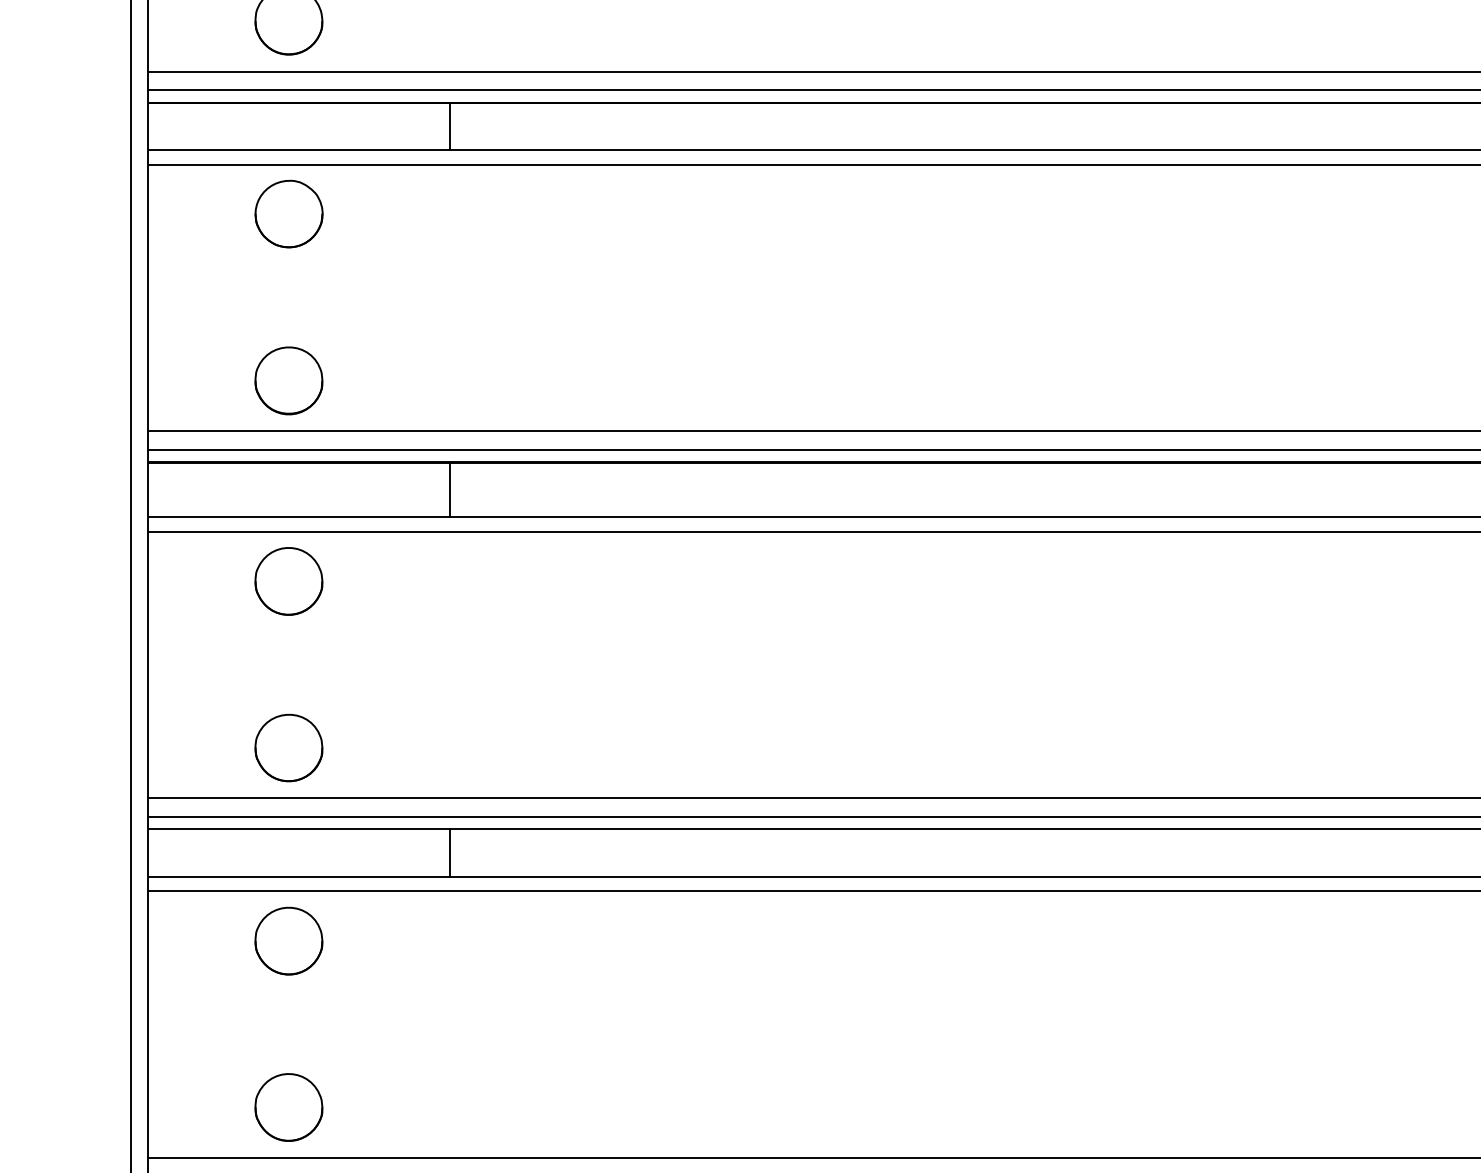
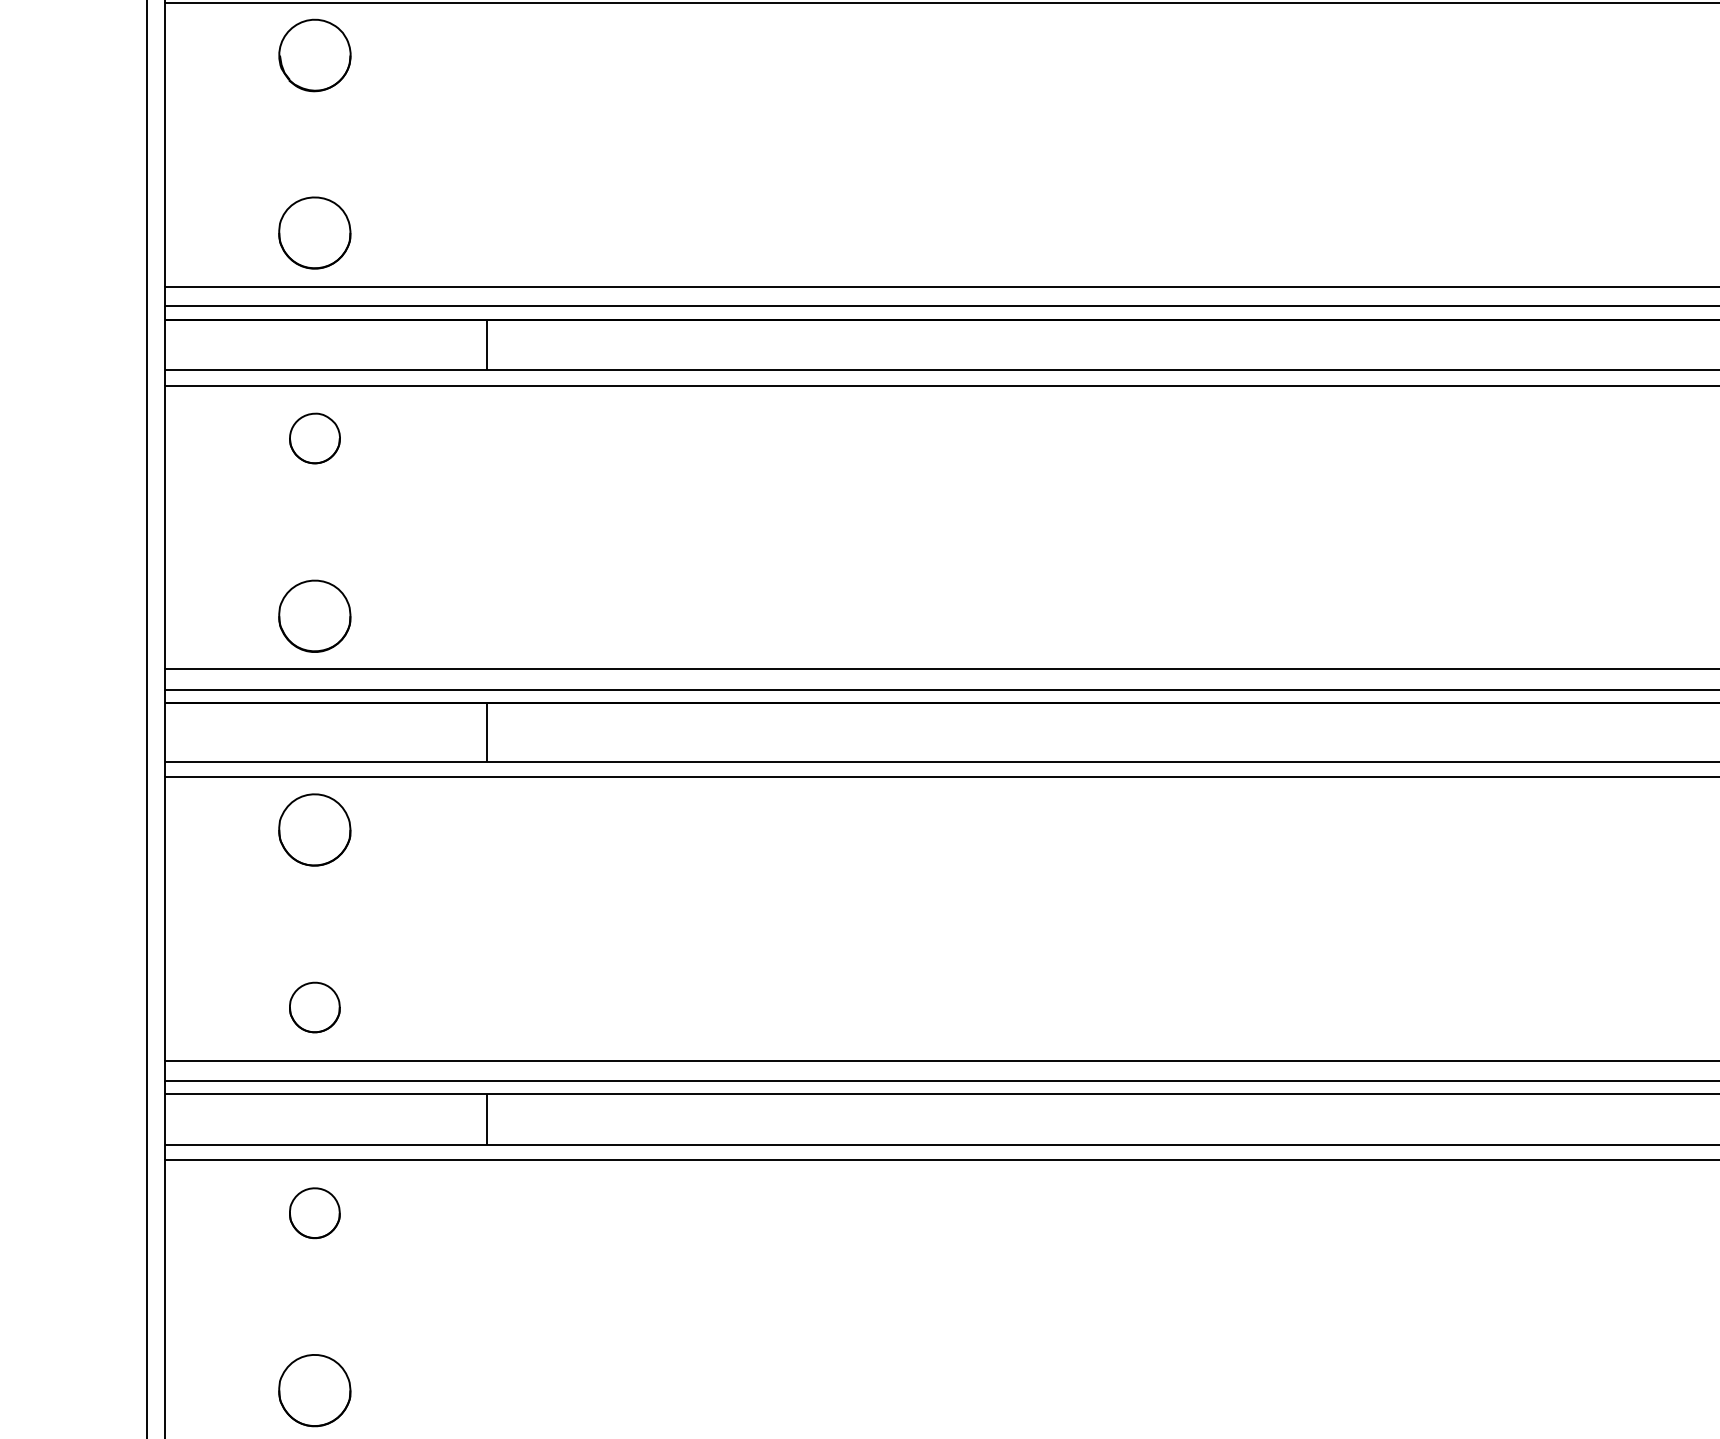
part: (288, 214) -> (314, 438), size x0.7
part: (288, 747) -> (314, 1007), size x0.7
part: (288, 940) -> (314, 1212), size x0.7

